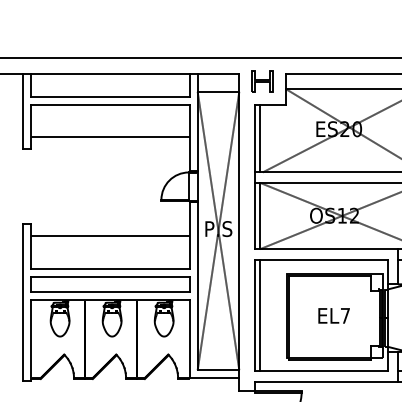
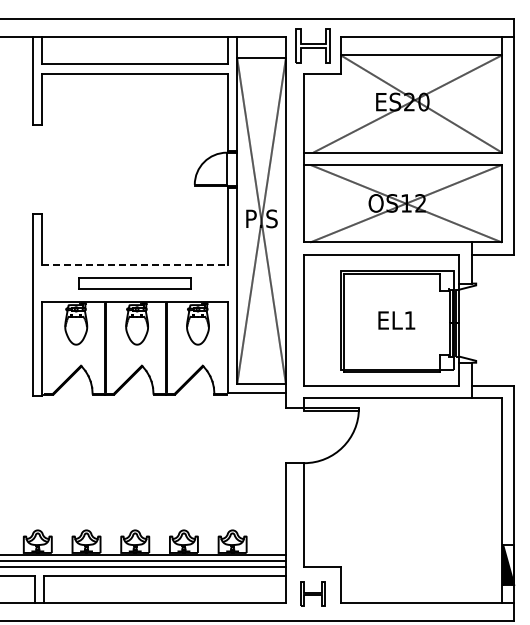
part: (262, 80) -> (312, 45), size x1.4
line: (109, 137) -> (134, 111), removed
line: (260, 138) -> (310, 112), removed
line: (260, 215) -> (310, 203), removed
line: (109, 236) -> (134, 227), removed
line: (110, 268) -> (135, 265), solid -> dashed
part: (109, 284) -> (134, 283), size x0.6
line: (260, 315) -> (310, 319), removed
text: (344, 315) -> (409, 320), EL7 -> EL1

